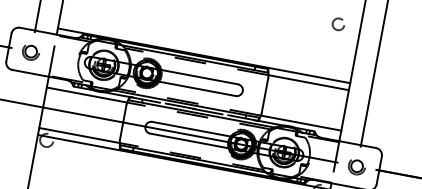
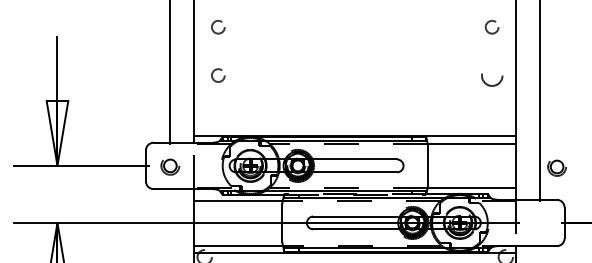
circle: (337, 24) -> (491, 75), size x1.6
part: (356, 166) -> (556, 167), moved

